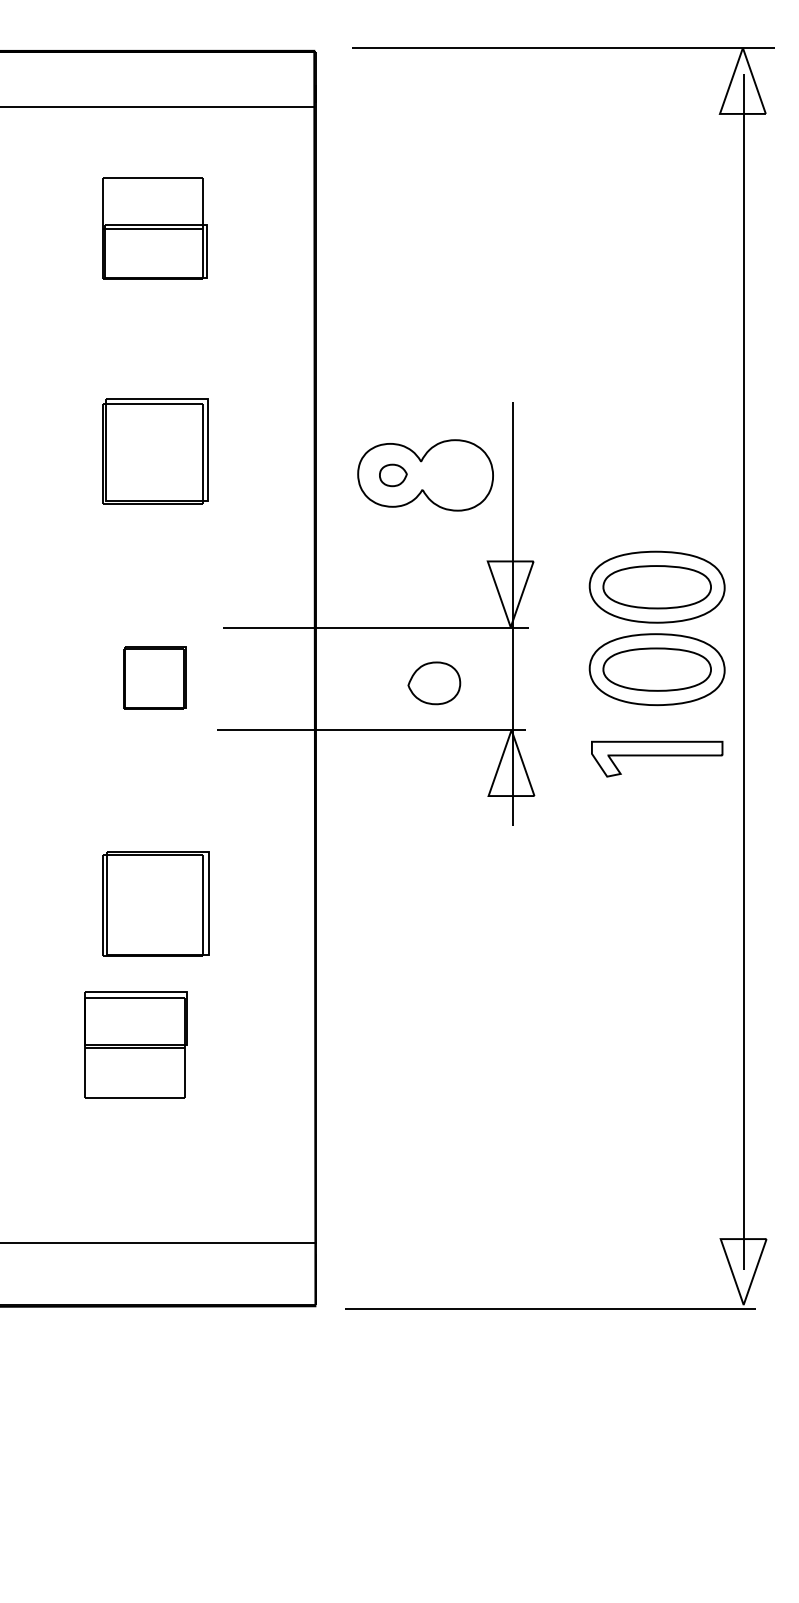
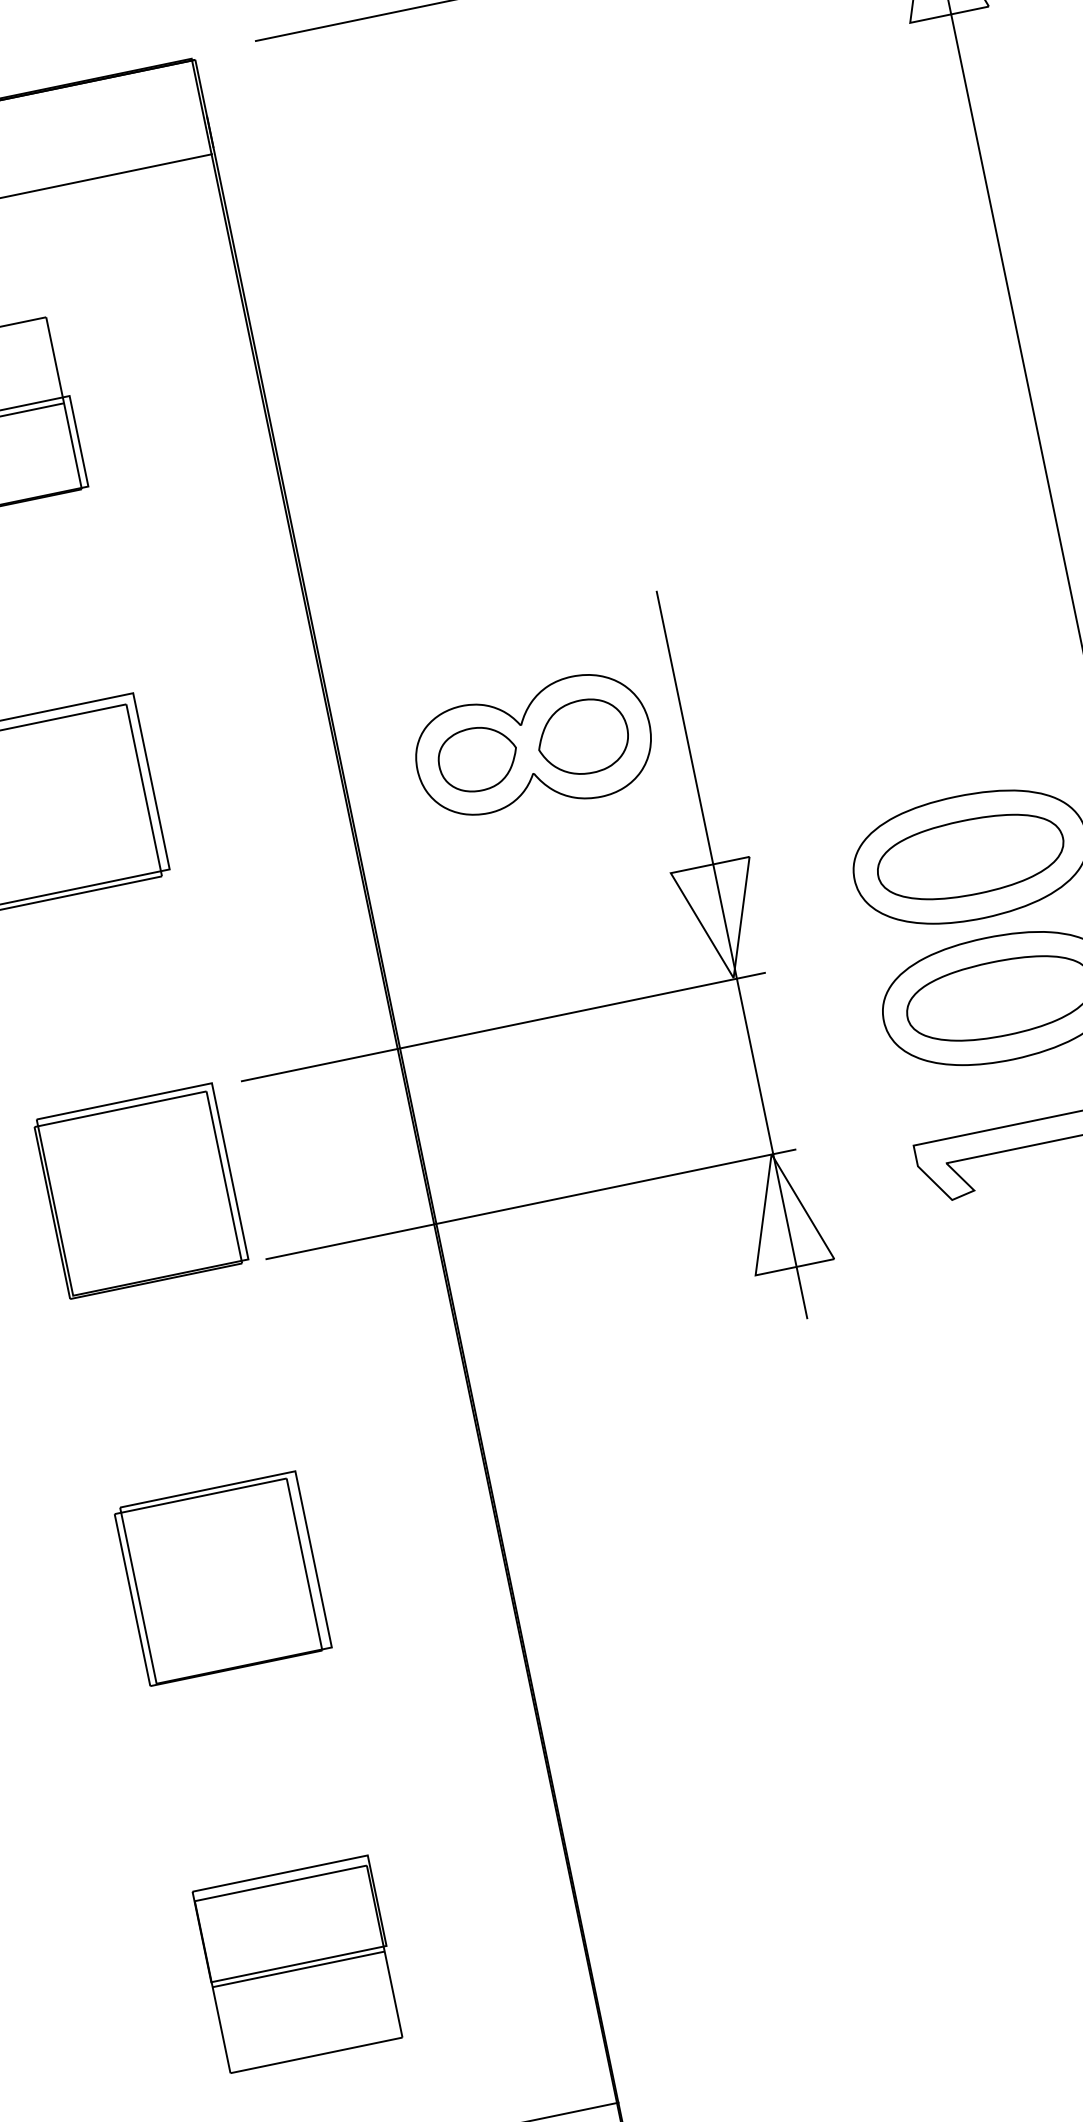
part: (393, 475) -> (478, 759), size x1.67
part: (154, 677) -> (140, 1190), size x1.67
part: (434, 683) -> (583, 737), moved
part: (135, 1044) -> (298, 1963), moved

